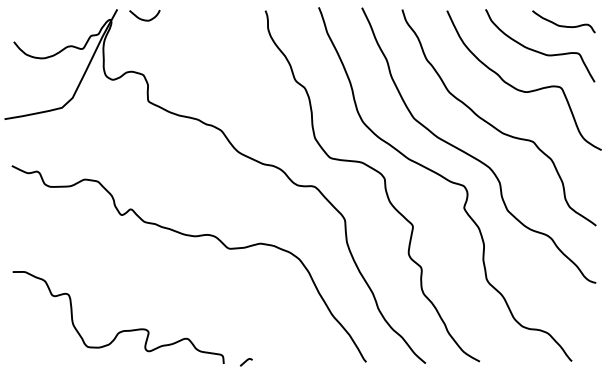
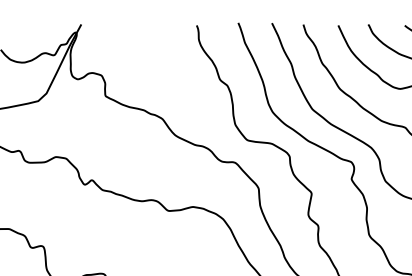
curve: (142, 18) -> (100, 31), removed

